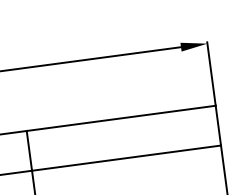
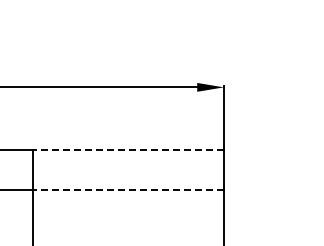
line: (121, 118) -> (128, 150), solid -> dashed
line: (126, 158) -> (128, 190), solid -> dashed

